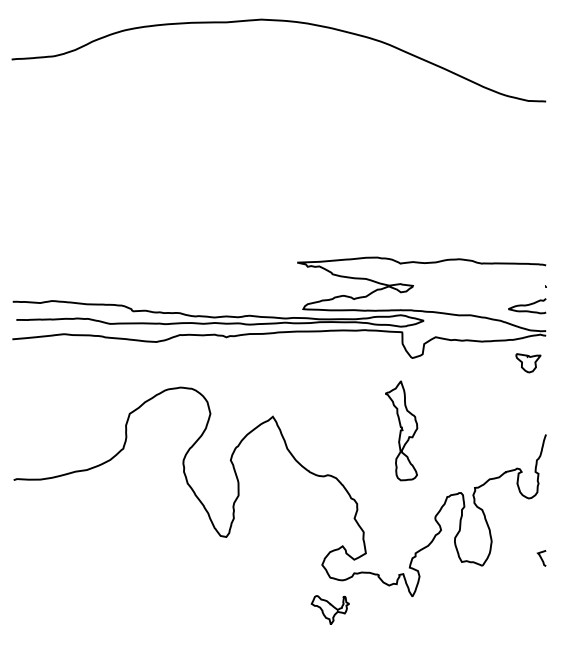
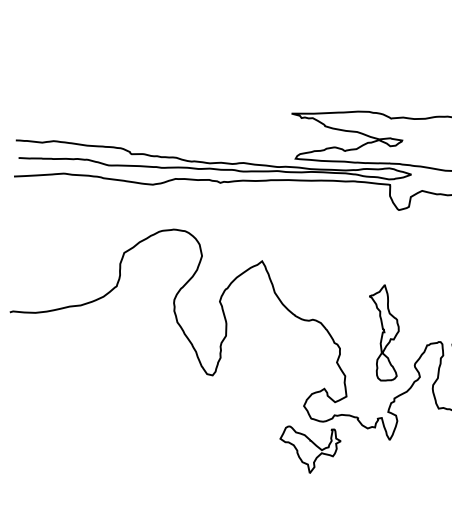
part: (401, 430) -> (383, 332), moved
part: (330, 609) -> (310, 449), size x1.67

